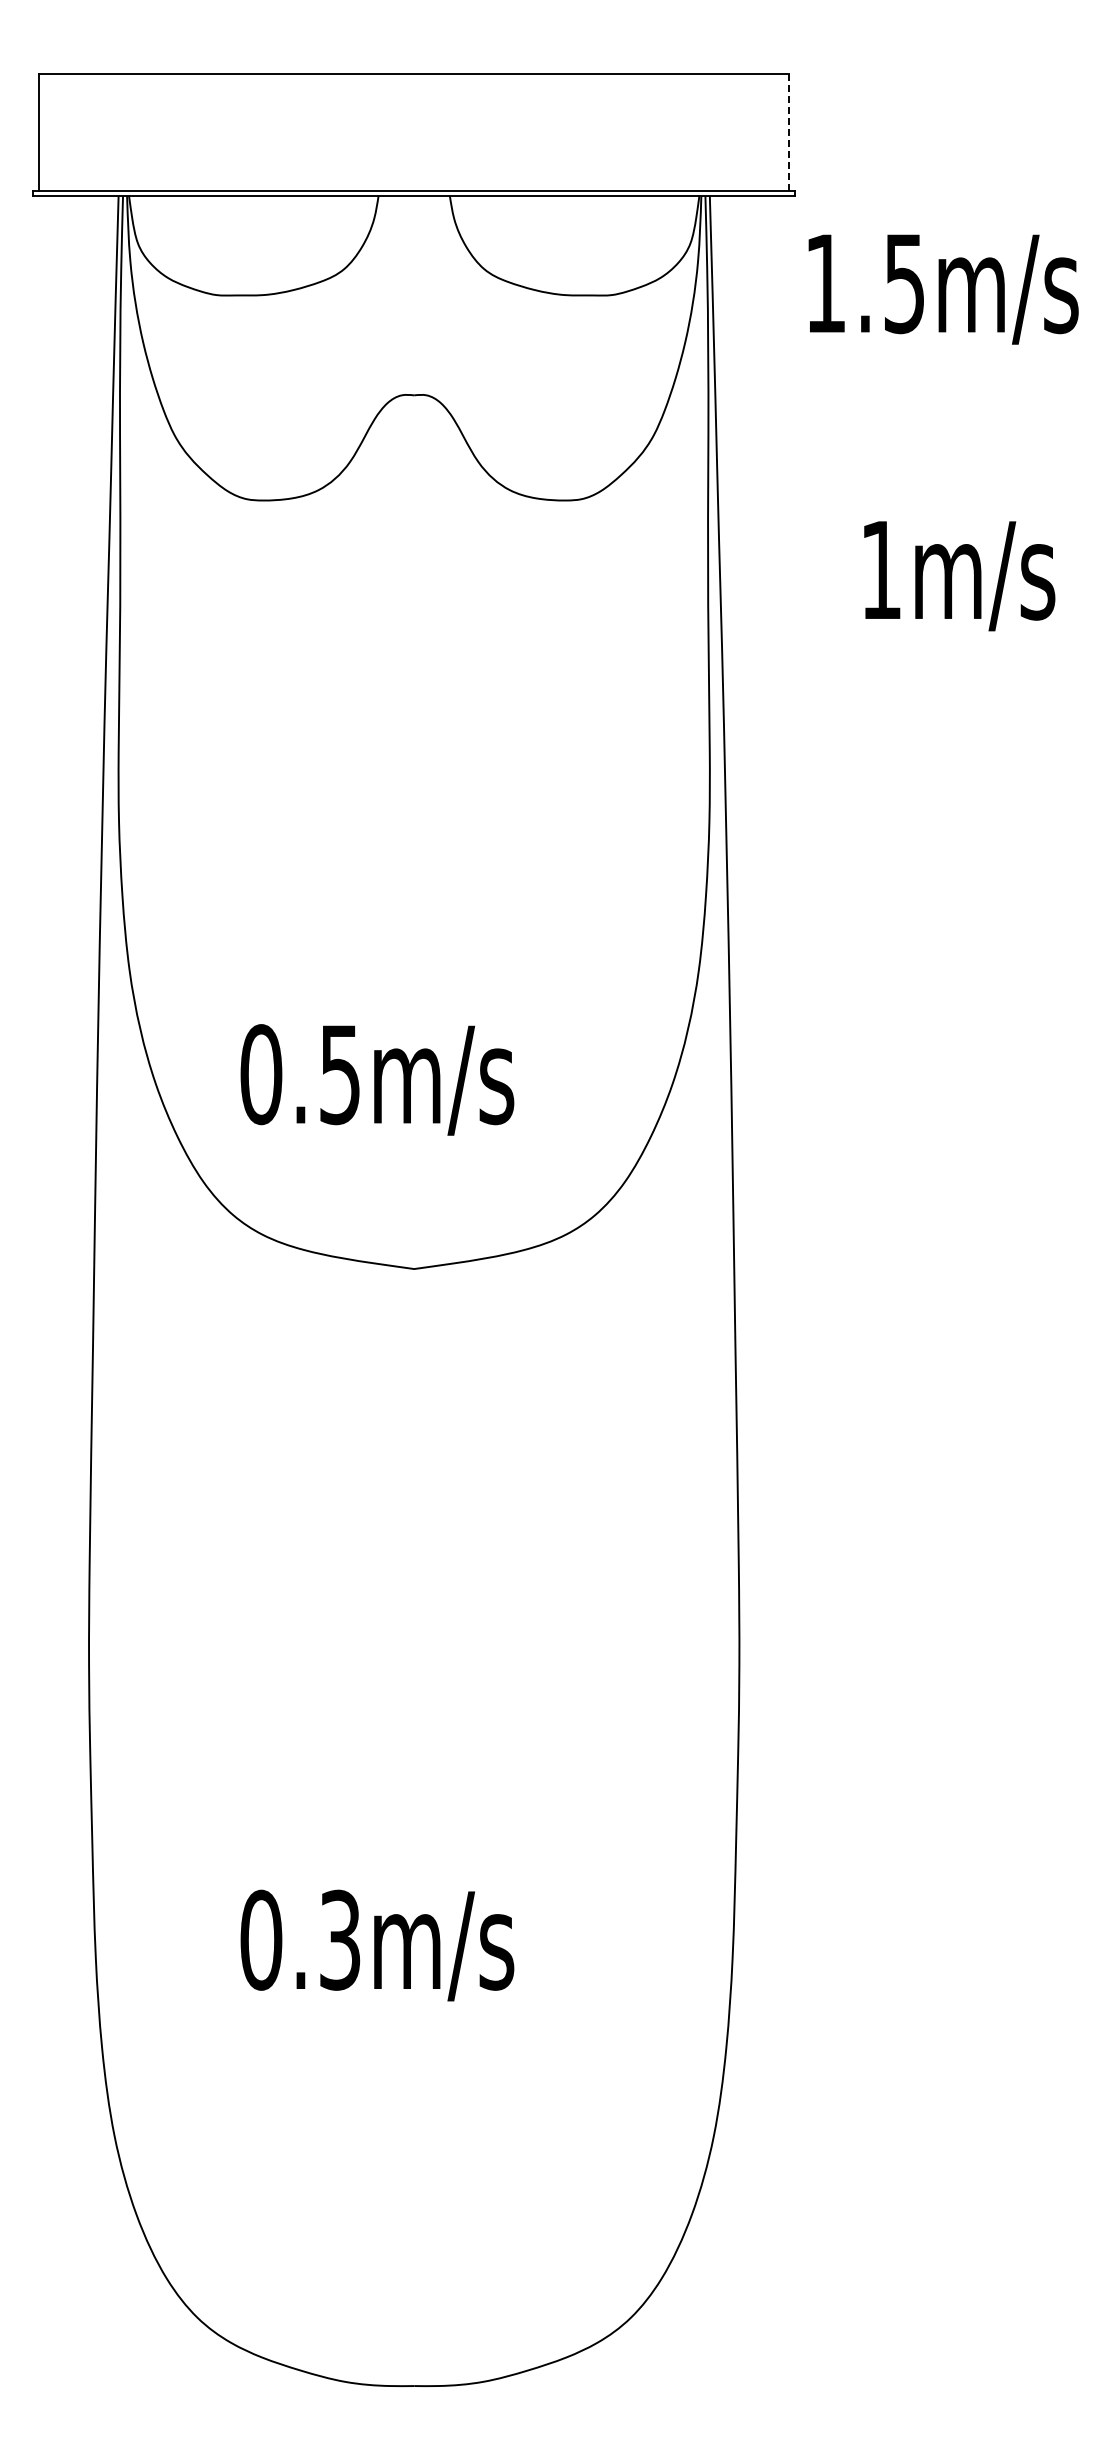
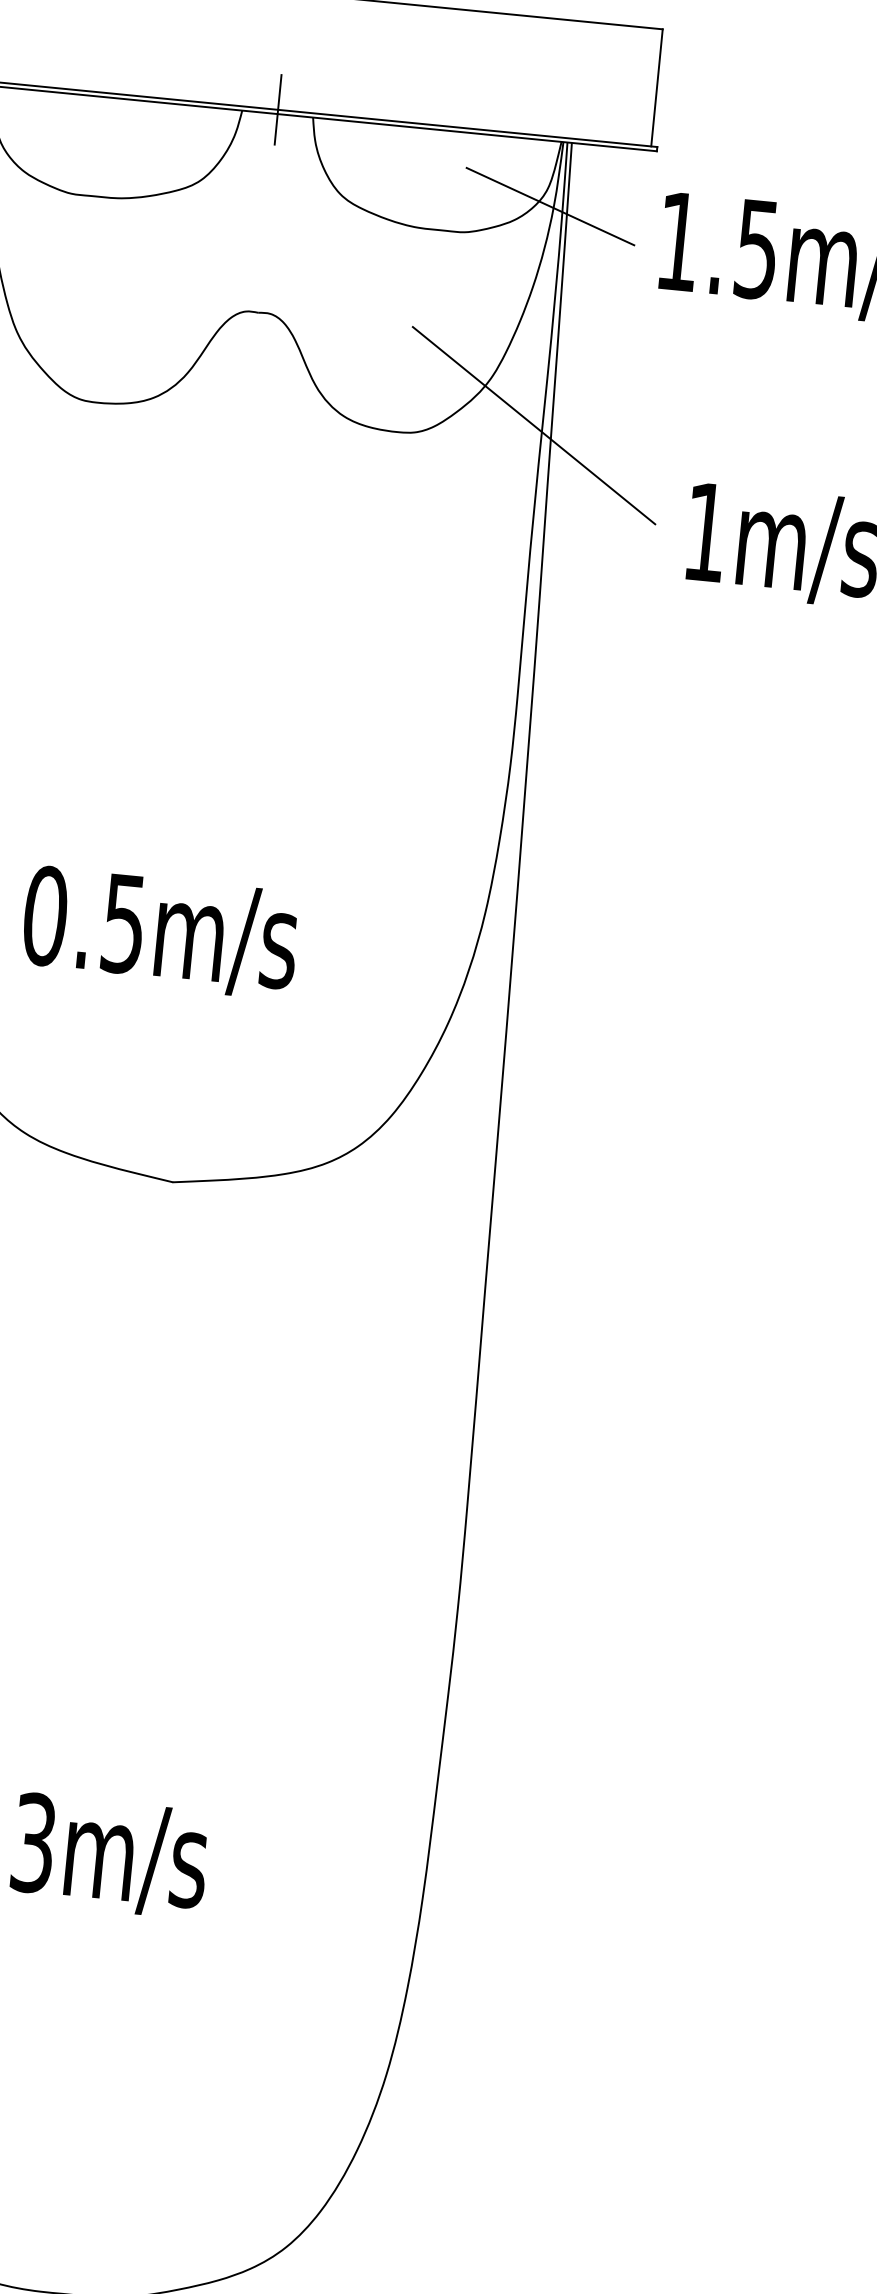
line: (789, 132) -> (657, 87), dashed -> solid
line: (414, 191) -> (278, 109), added
line: (694, 260) -> (550, 205), added
line: (699, 480) -> (533, 425), added
text: (377, 1079) -> (160, 932), moved

